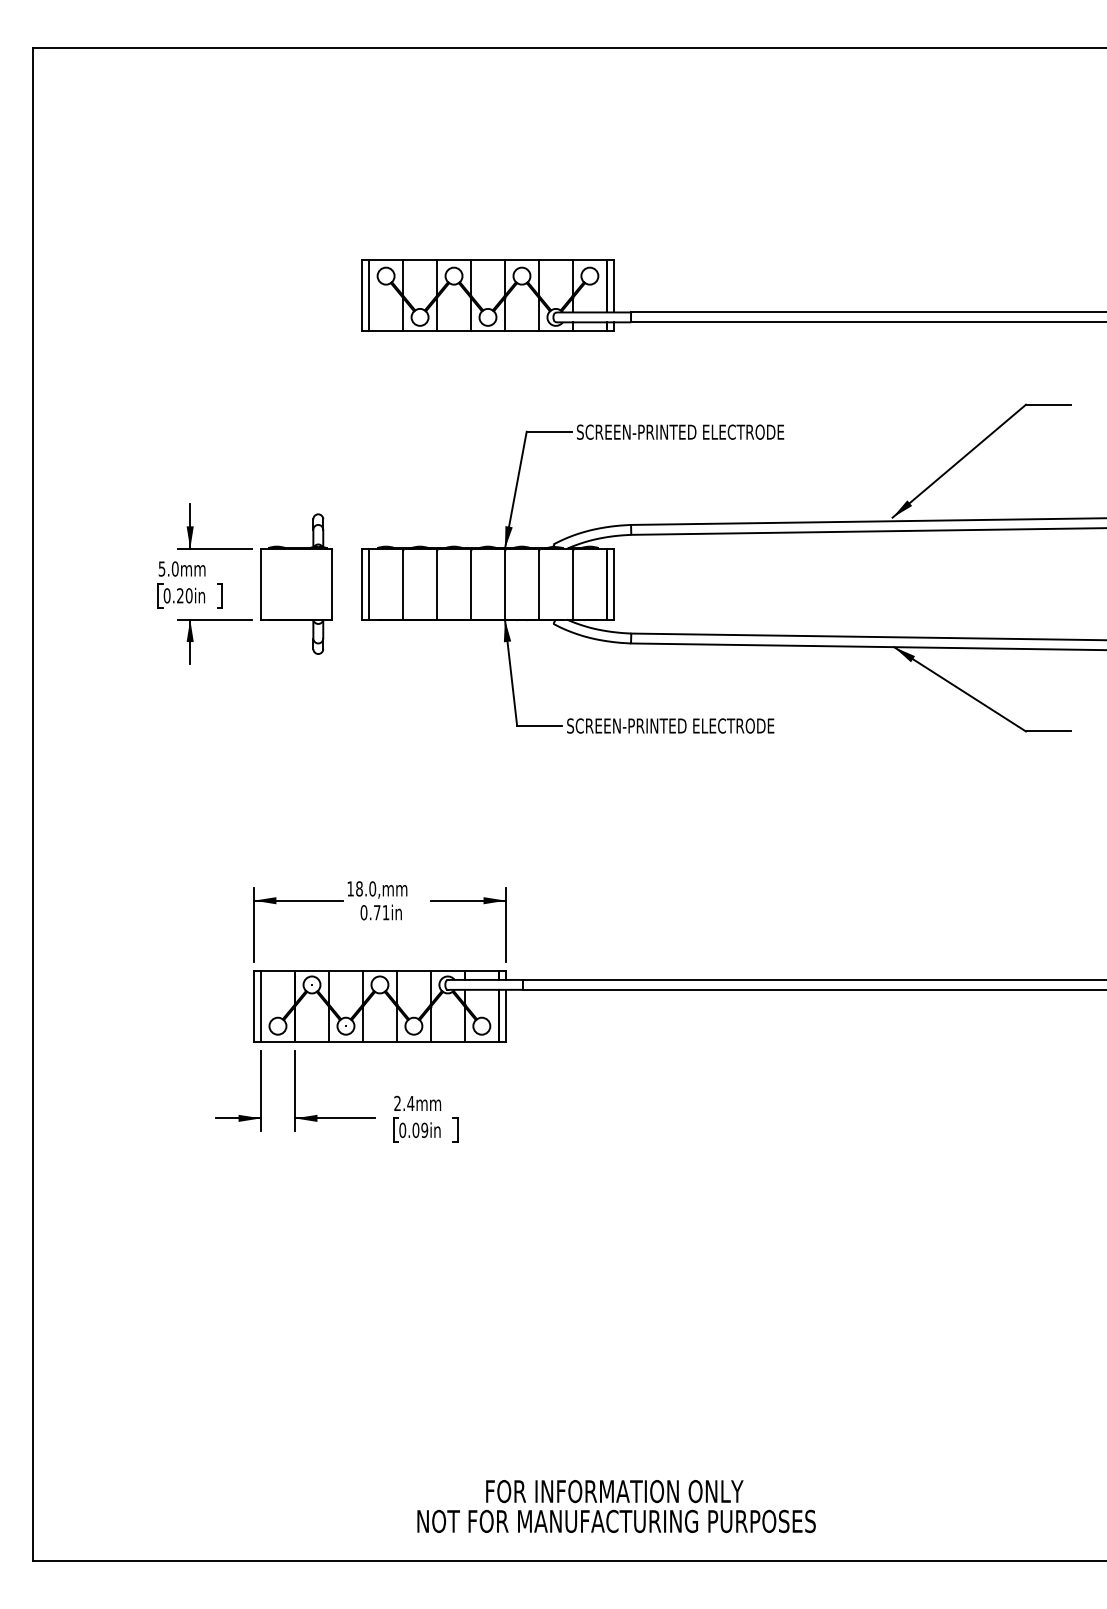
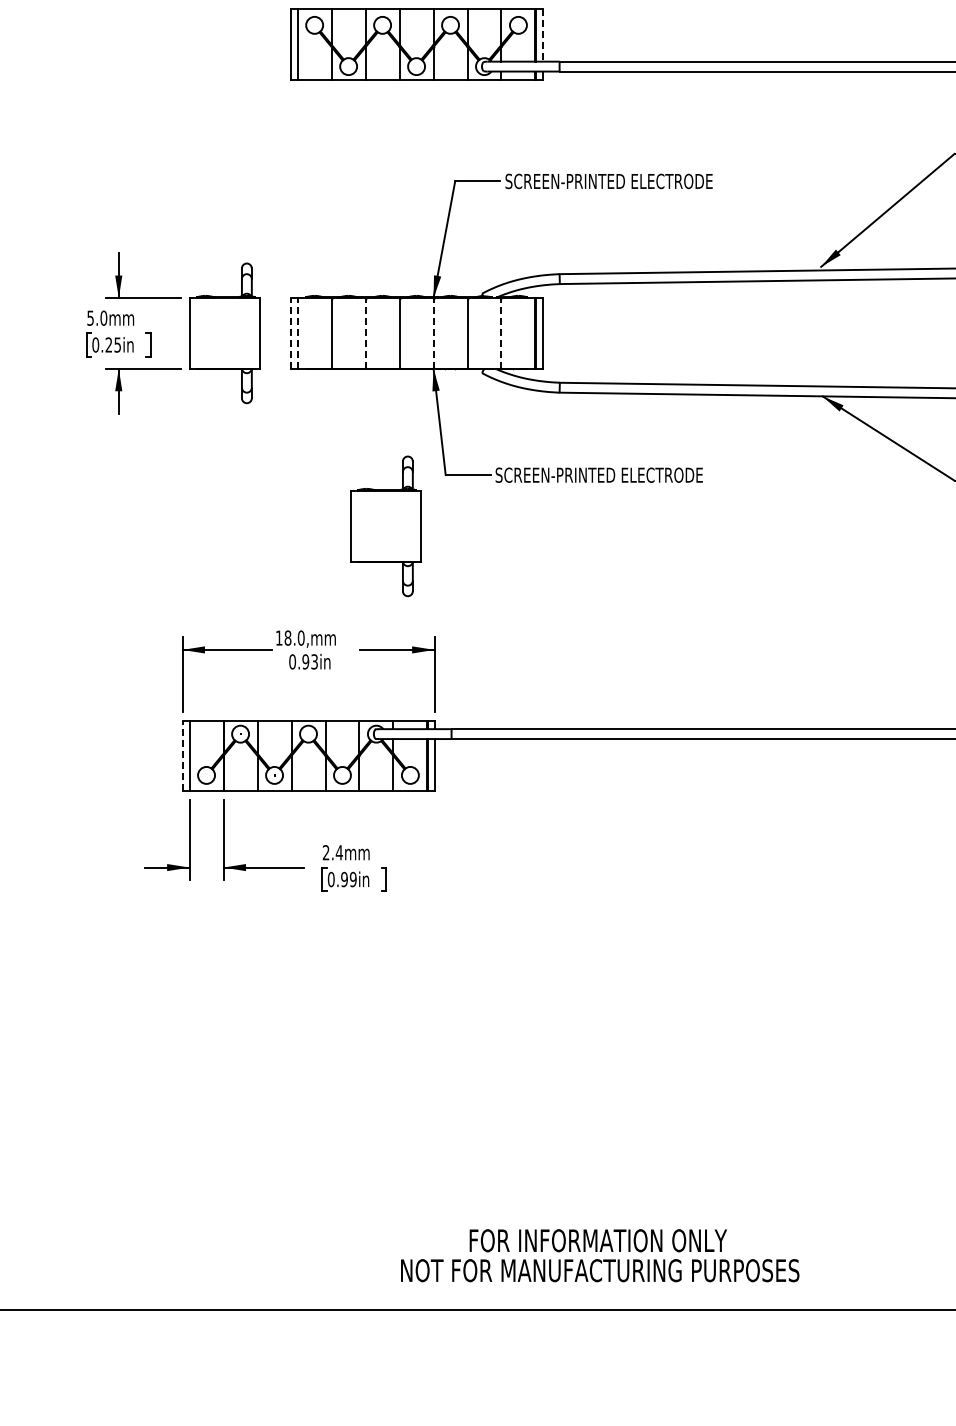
line: (614, 286) -> (543, 35), solid -> dashed
line: (362, 583) -> (291, 332), solid -> dashed
line: (369, 583) -> (298, 332), solid -> dashed
line: (437, 583) -> (366, 332), solid -> dashed
line: (504, 583) -> (433, 332), solid -> dashed
line: (572, 583) -> (501, 332), solid -> dashed
text: (188, 595) -> (117, 344), 0.20in -> 0.25in
part: (457, 776) -> (386, 525), added
text: (381, 912) -> (310, 661), 0.71in -> 0.93in
line: (253, 1006) -> (182, 755), solid -> dashed
text: (415, 1130) -> (344, 879), 0.09in -> 0.99in
text: (616, 1506) -> (600, 1255), moved

